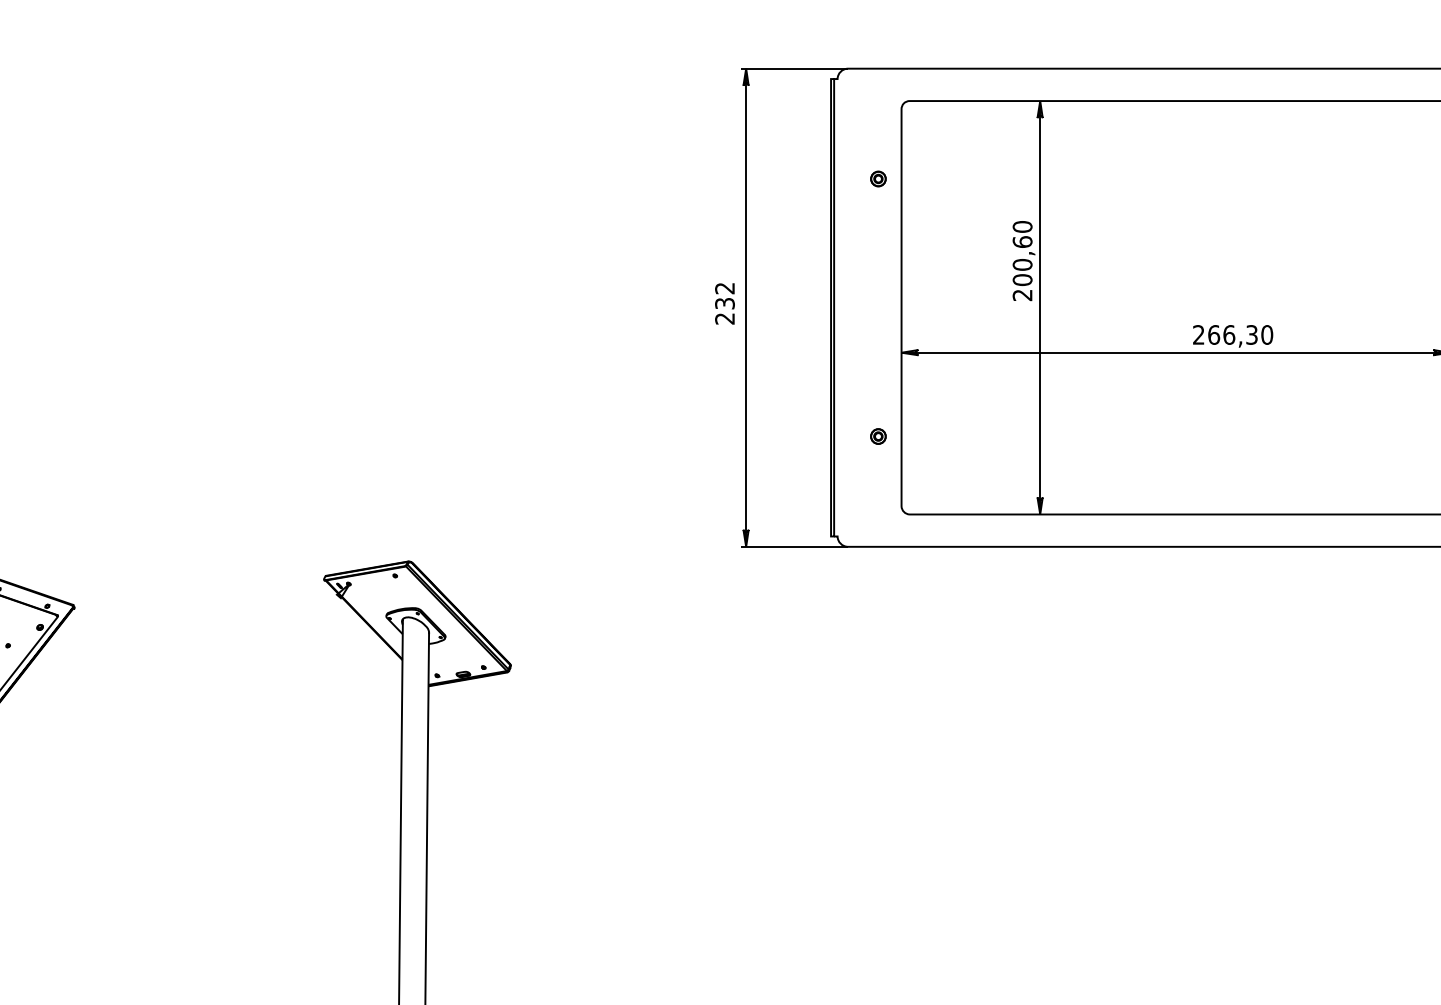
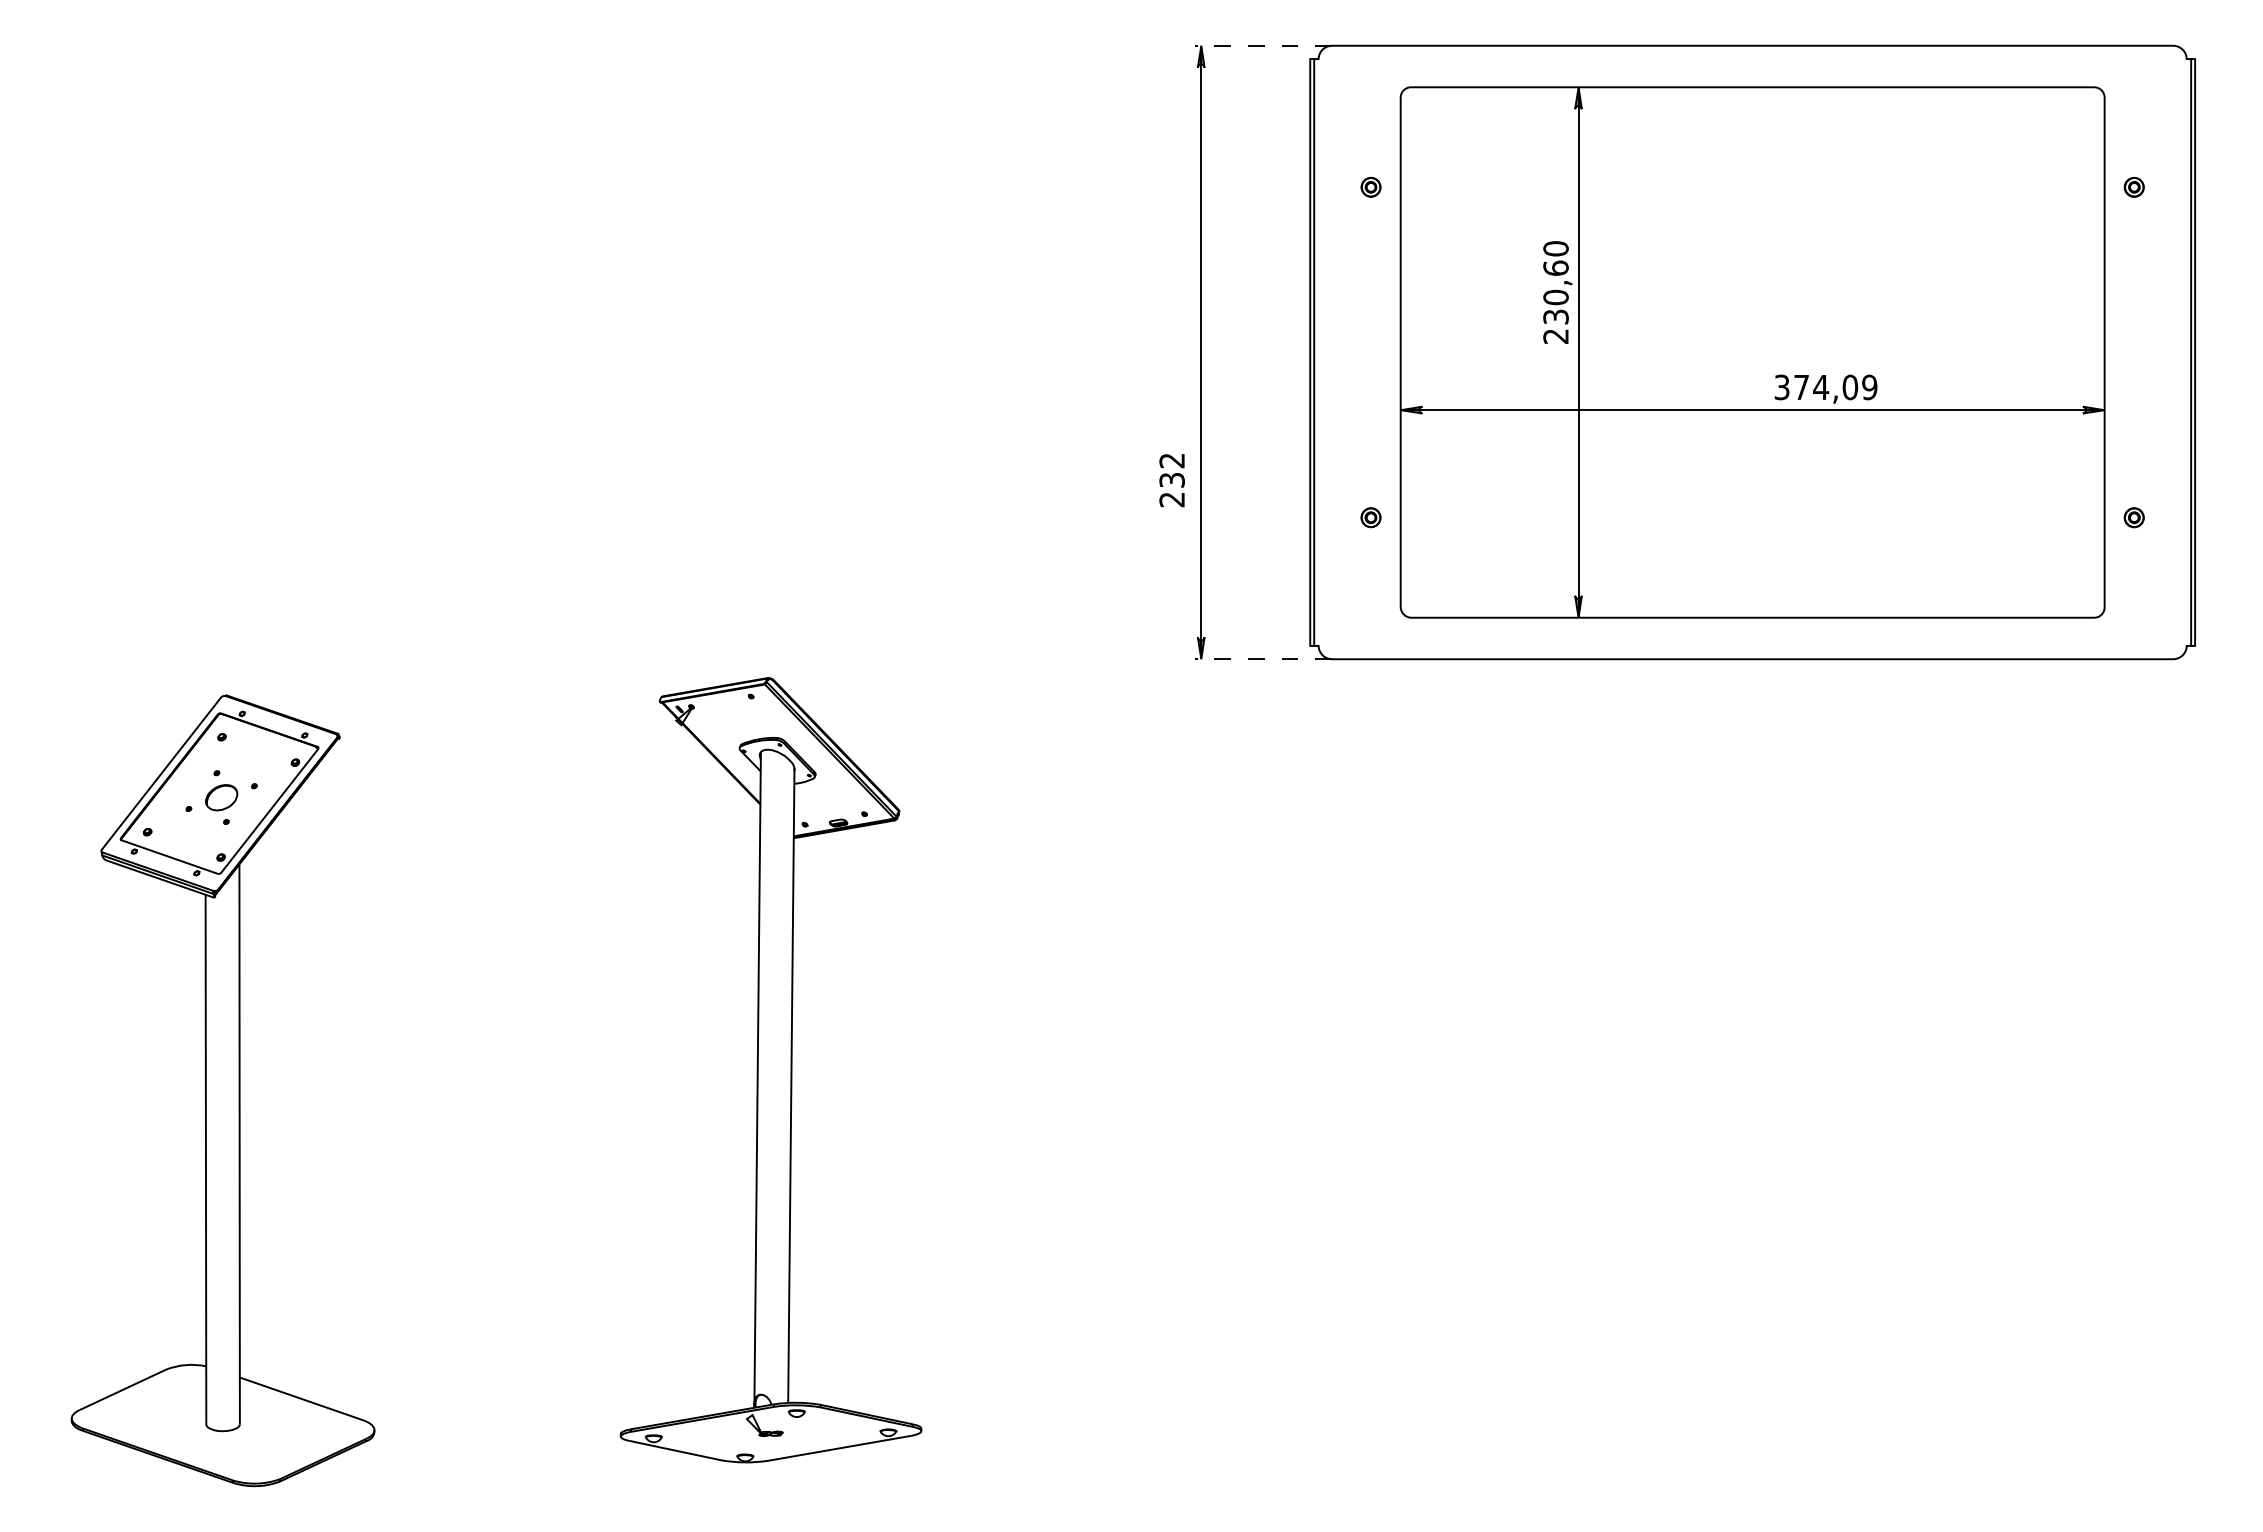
line: (794, 68) -> (1263, 45), solid -> dashed
text: (1022, 279) -> (1555, 316), 200,60 -> 230,60
text: (724, 303) -> (1171, 480), moved
text: (1232, 335) -> (1825, 387), 266,30 -> 374,09
line: (794, 547) -> (1263, 659), solid -> dashed

